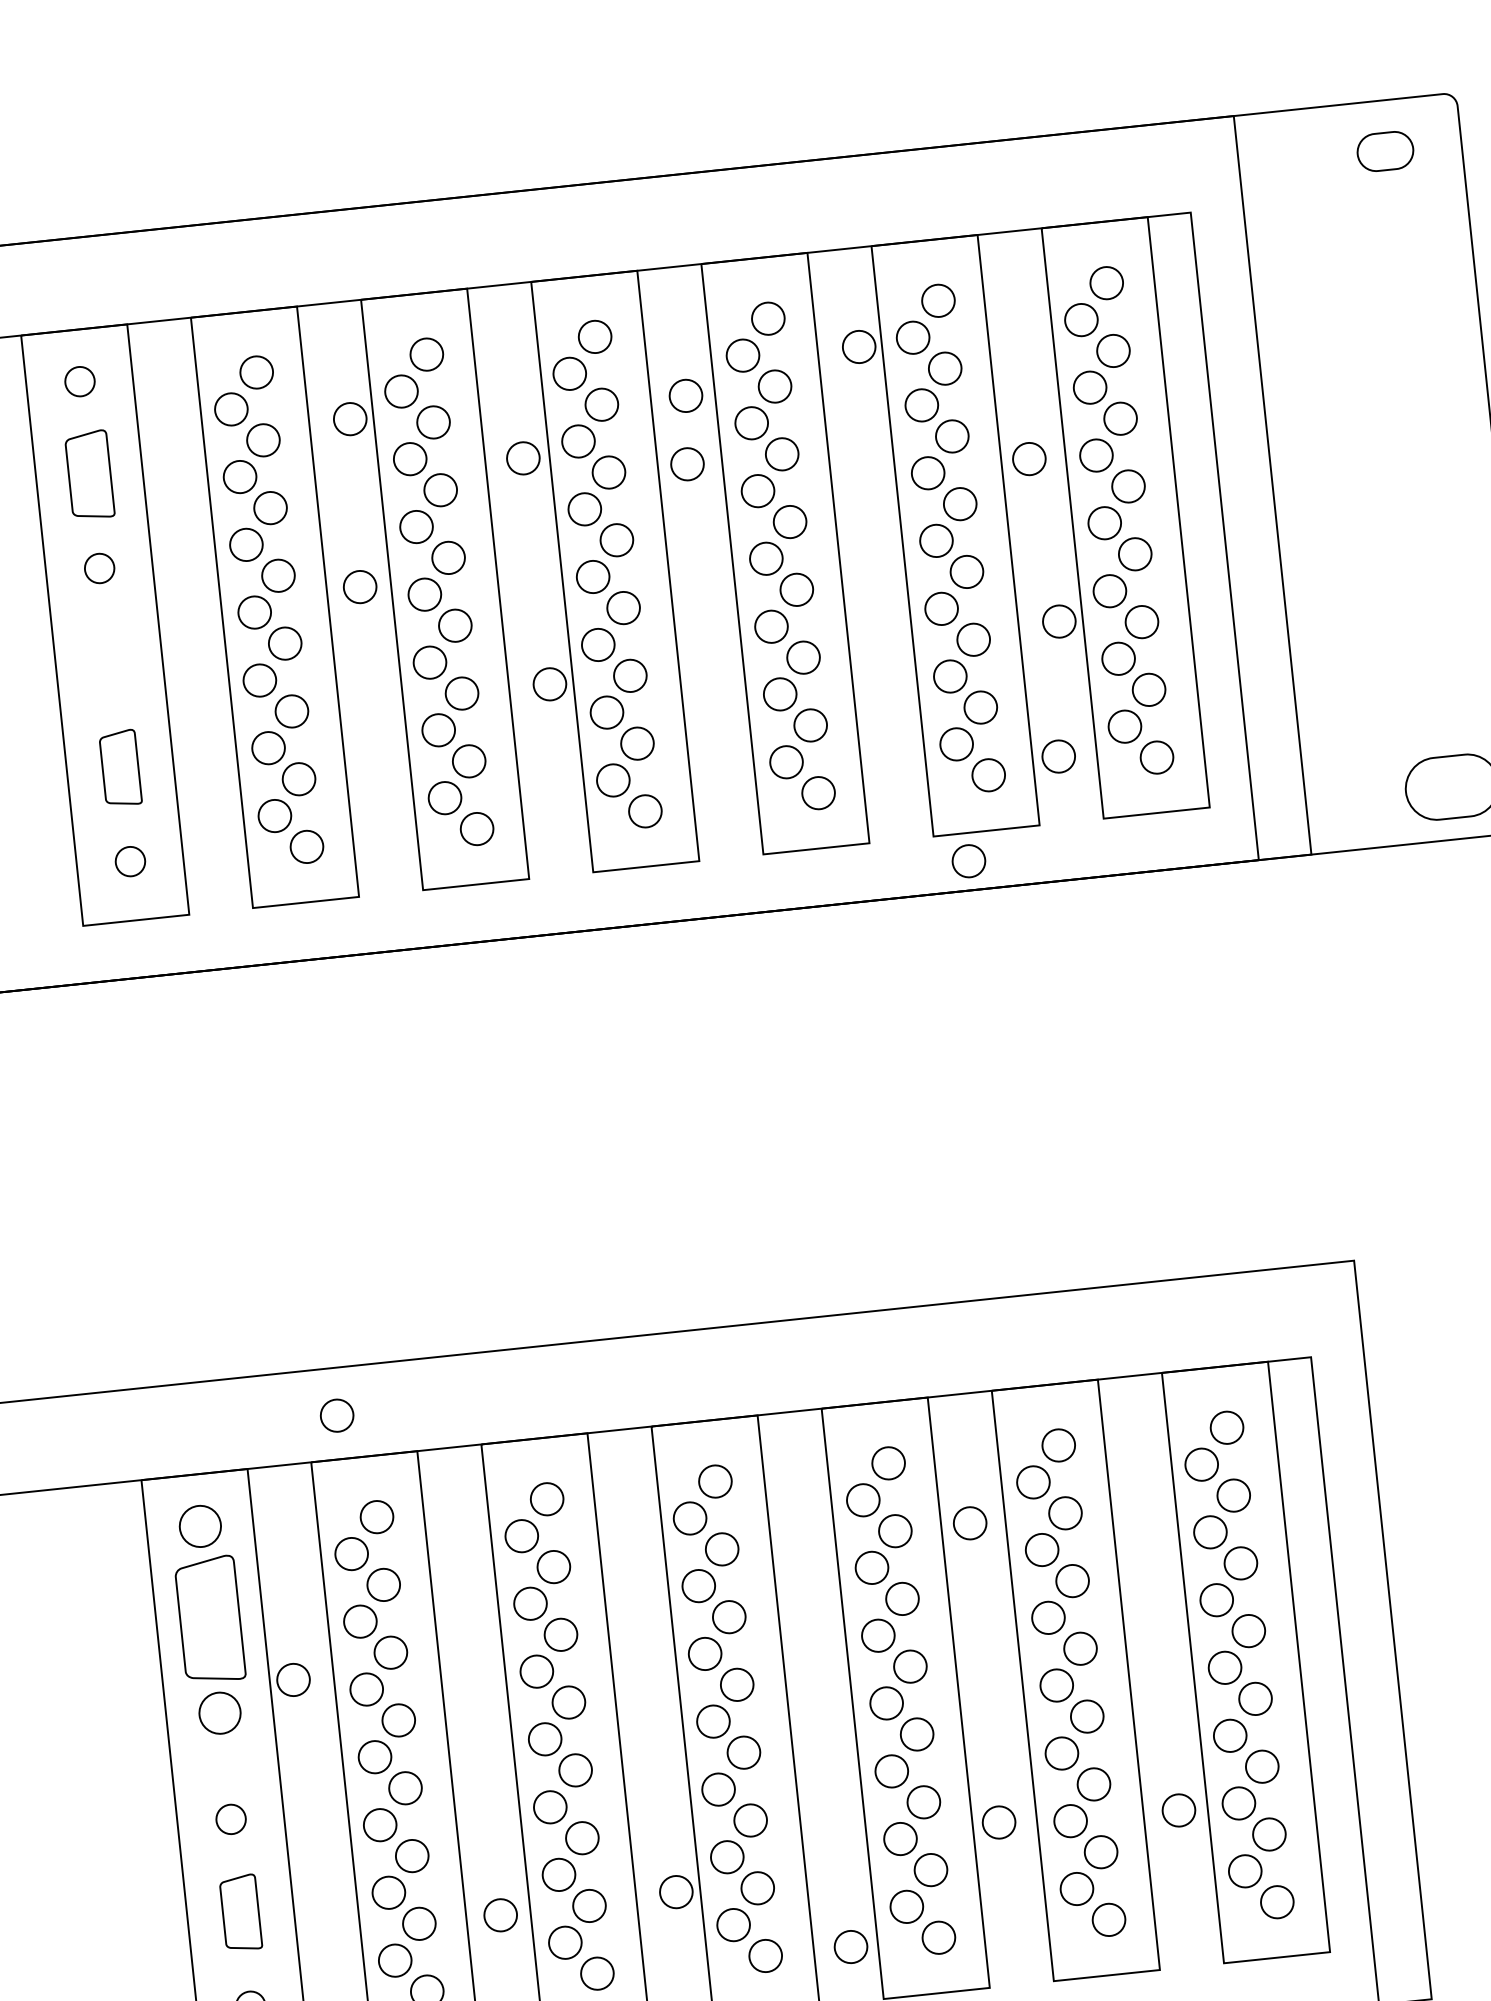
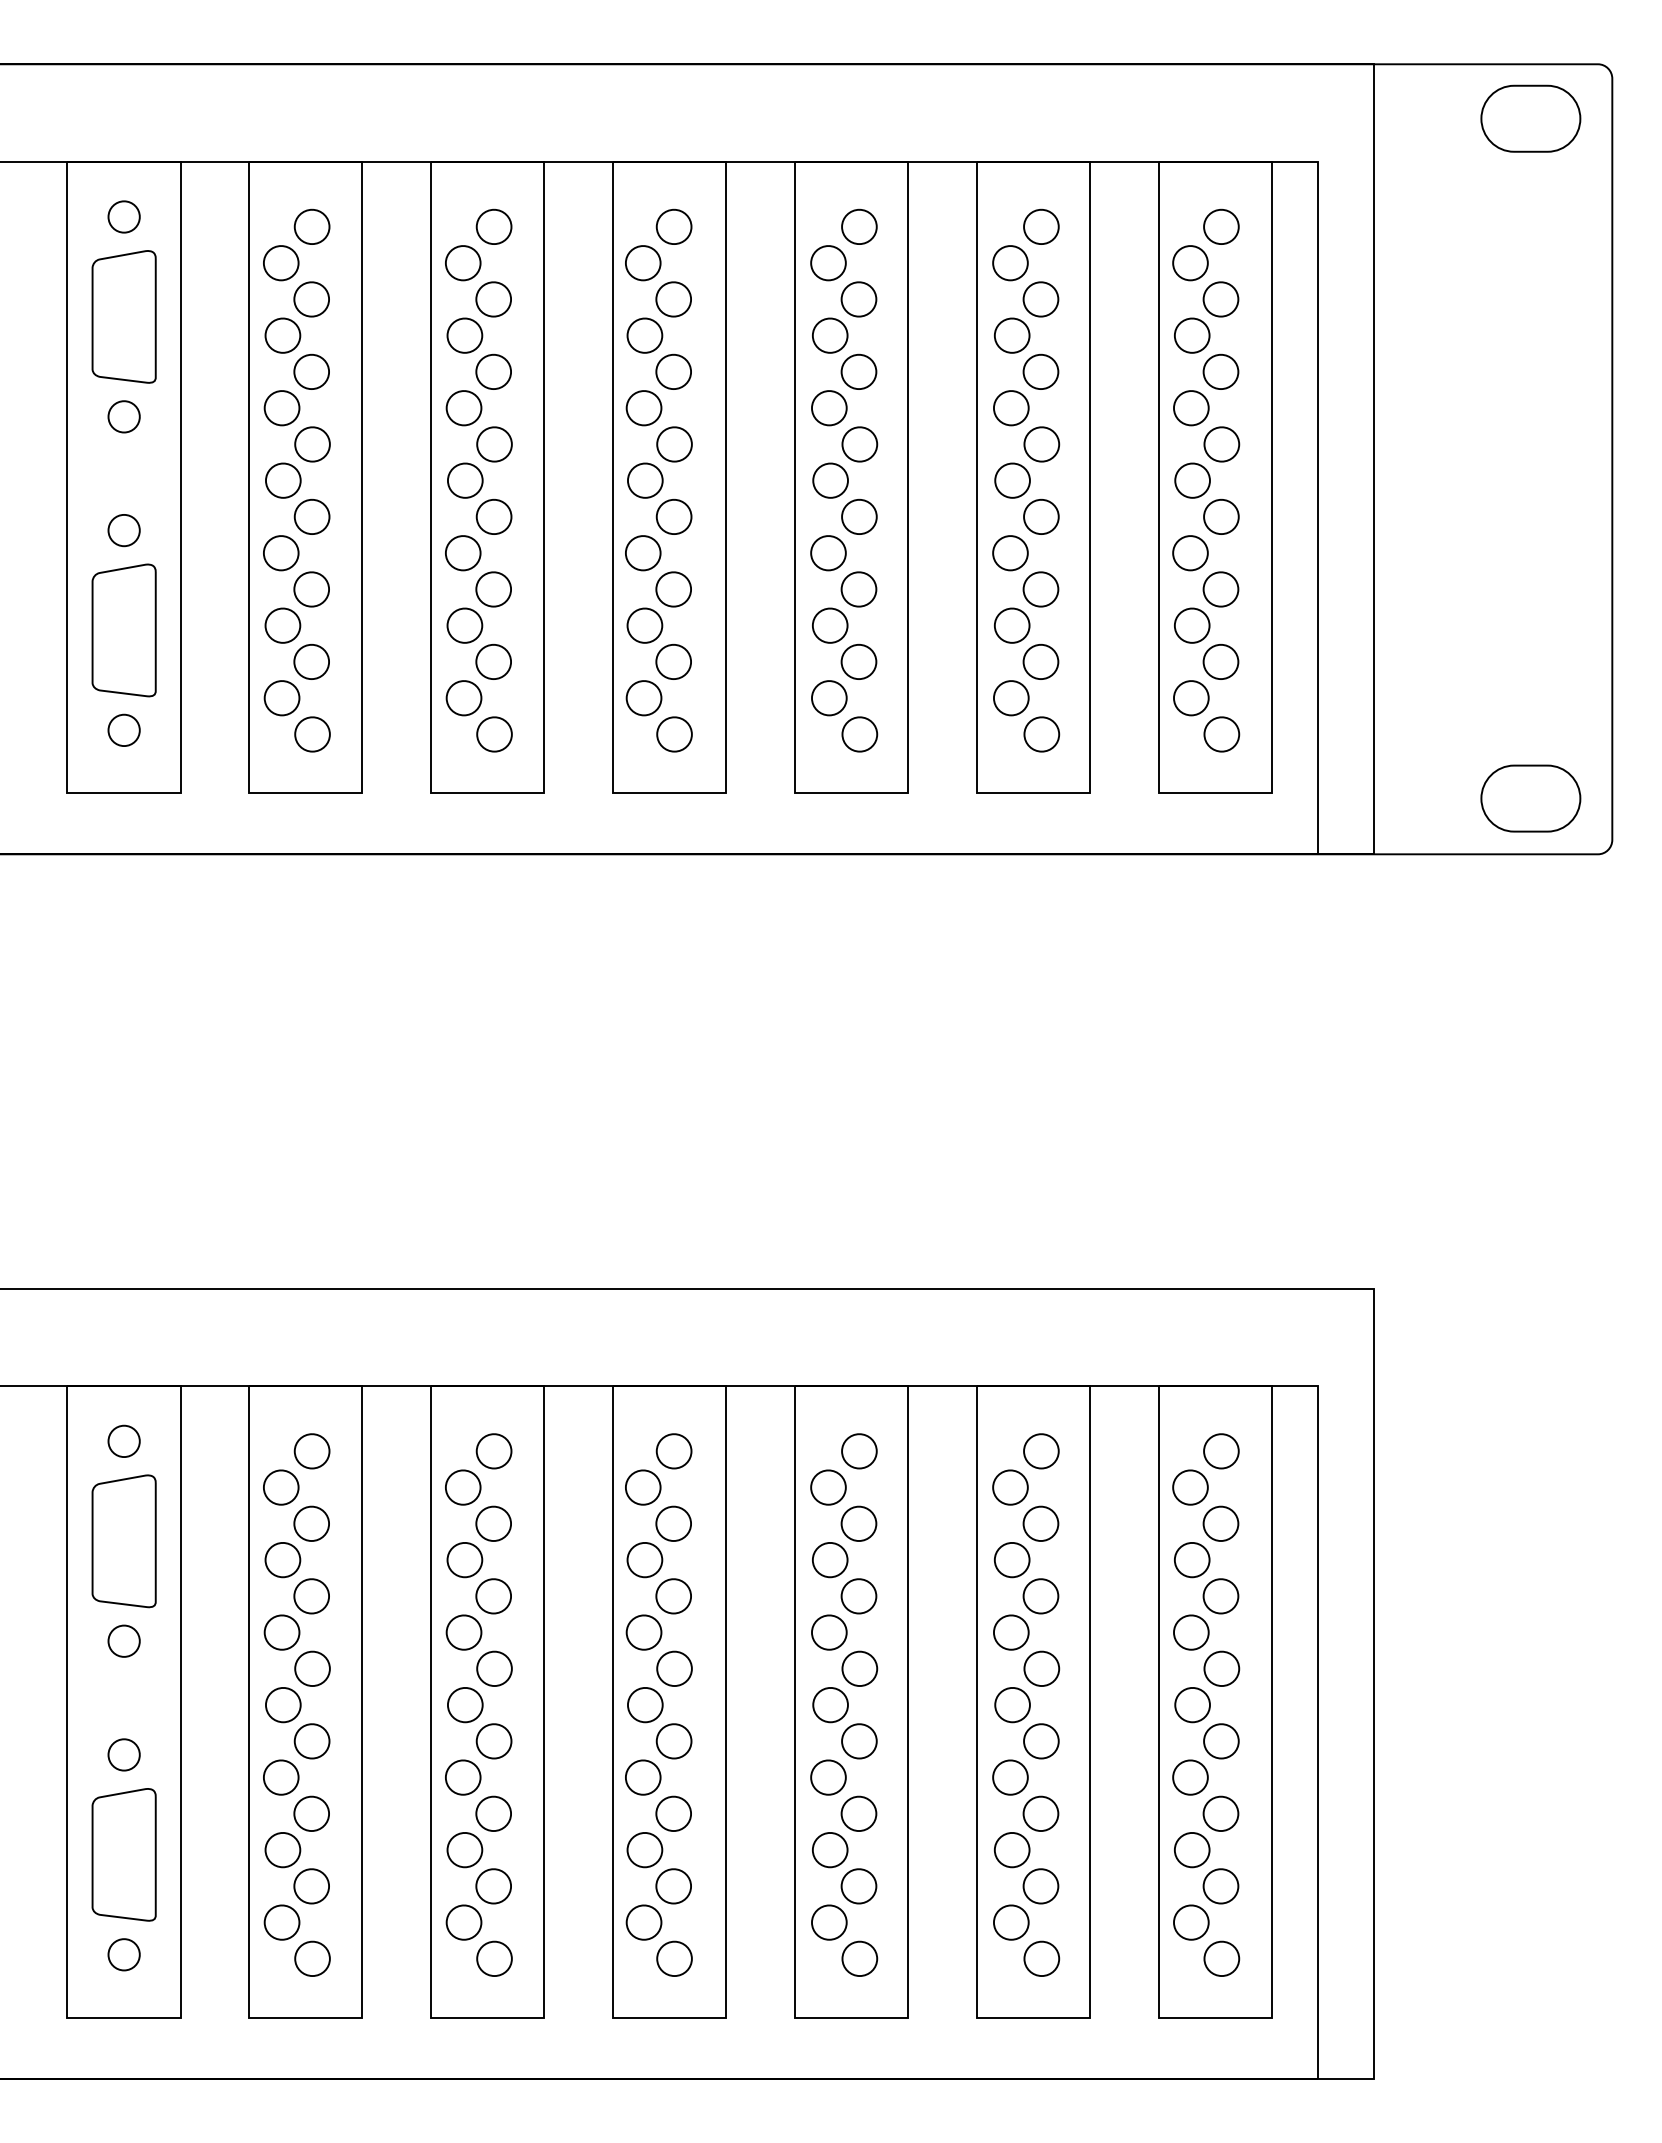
part: (1385, 151) -> (1530, 118), size x1.67
part: (859, 346) -> (952, 266), removed
part: (685, 395) -> (763, 299), removed
part: (349, 419) -> (405, 286), removed
part: (523, 458) -> (584, 347), removed
part: (1028, 459) -> (1119, 404), removed
part: (687, 463) -> (757, 371), removed
part: (89, 474) -> (123, 316), size x1.43
part: (359, 587) -> (397, 465), removed
part: (1059, 621) -> (1133, 579), removed
part: (110, 674) -> (123, 530), added
part: (549, 684) -> (587, 589), removed
part: (1058, 756) -> (1117, 722), removed
part: (120, 768) -> (123, 630), size x1.67
part: (969, 861) -> (1011, 823), removed
part: (337, 1415) -> (281, 1339), removed
part: (969, 1523) -> (938, 1523), removed
part: (199, 1525) -> (123, 1440), size x0.71
part: (293, 1680) -> (205, 1614), removed
part: (219, 1712) -> (123, 1640), size x0.71
part: (1178, 1810) -> (1127, 1850), removed
part: (999, 1822) -> (936, 1843), removed
part: (675, 1892) -> (586, 1881), removed
part: (240, 1912) -> (123, 1854), size x1.67
part: (500, 1915) -> (398, 1886), removed
part: (850, 1946) -> (765, 1958), removed

